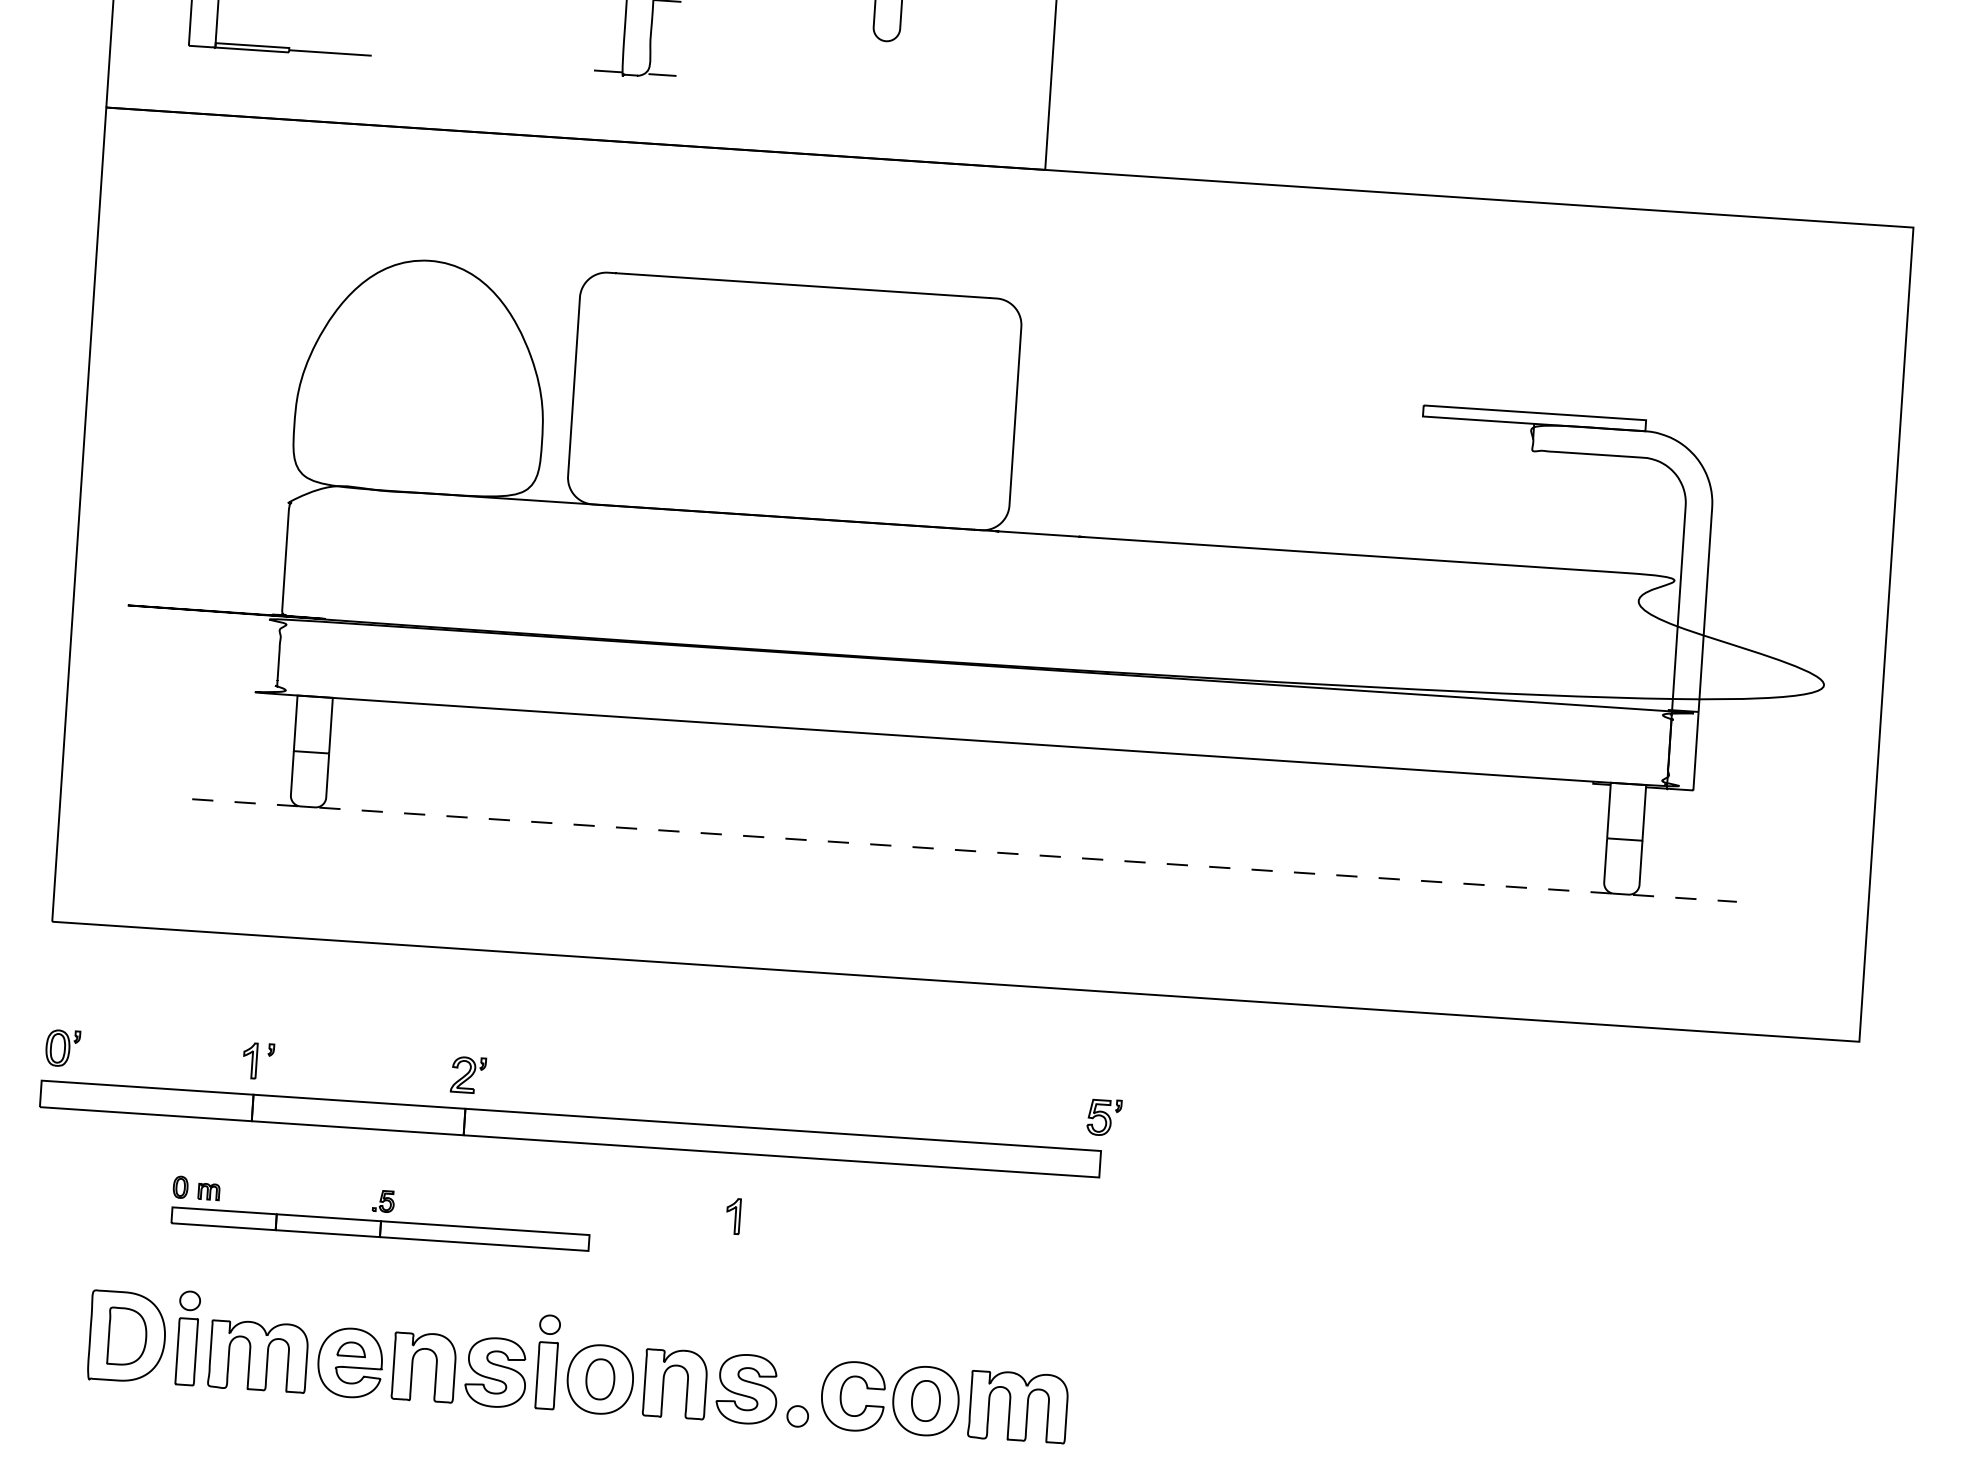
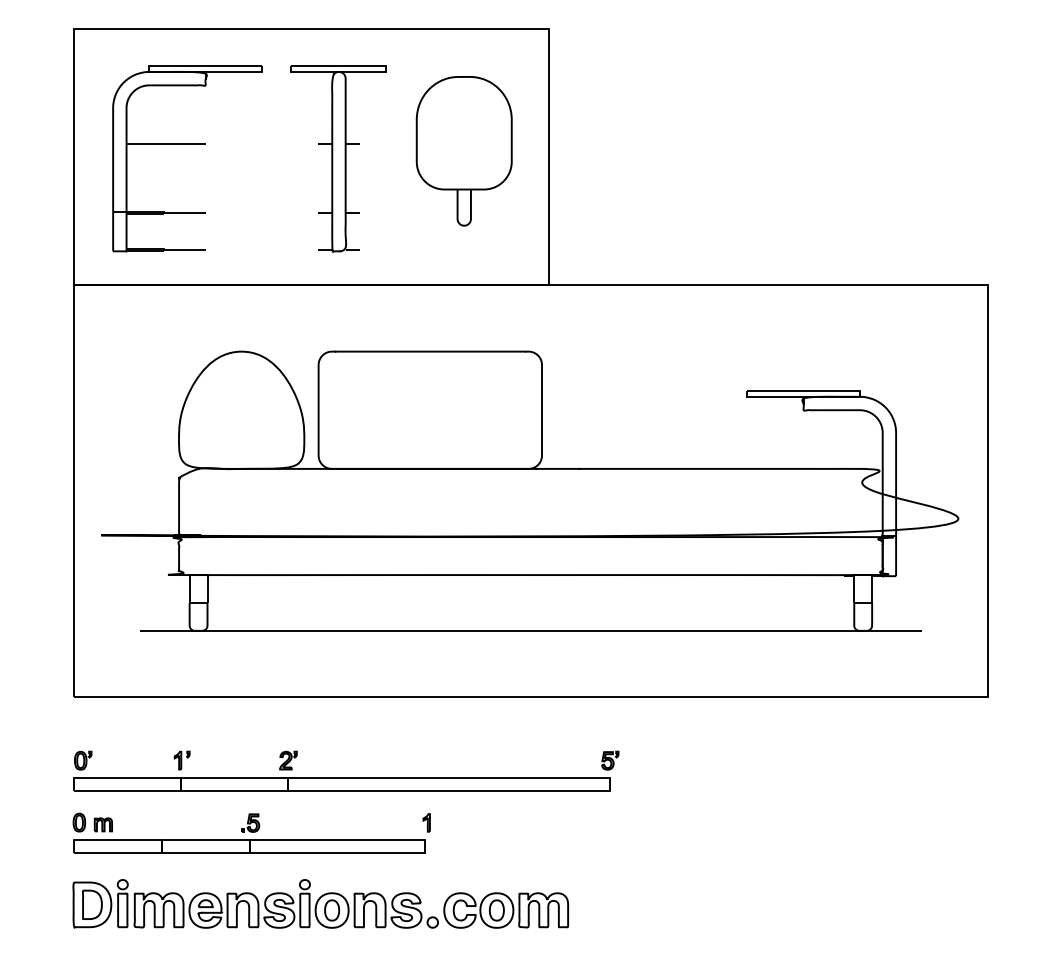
line: (963, 849) -> (530, 630), dashed -> solid
part: (380, 1211) -> (248, 832), size x1.67
part: (578, 1364) -> (320, 903), moved

